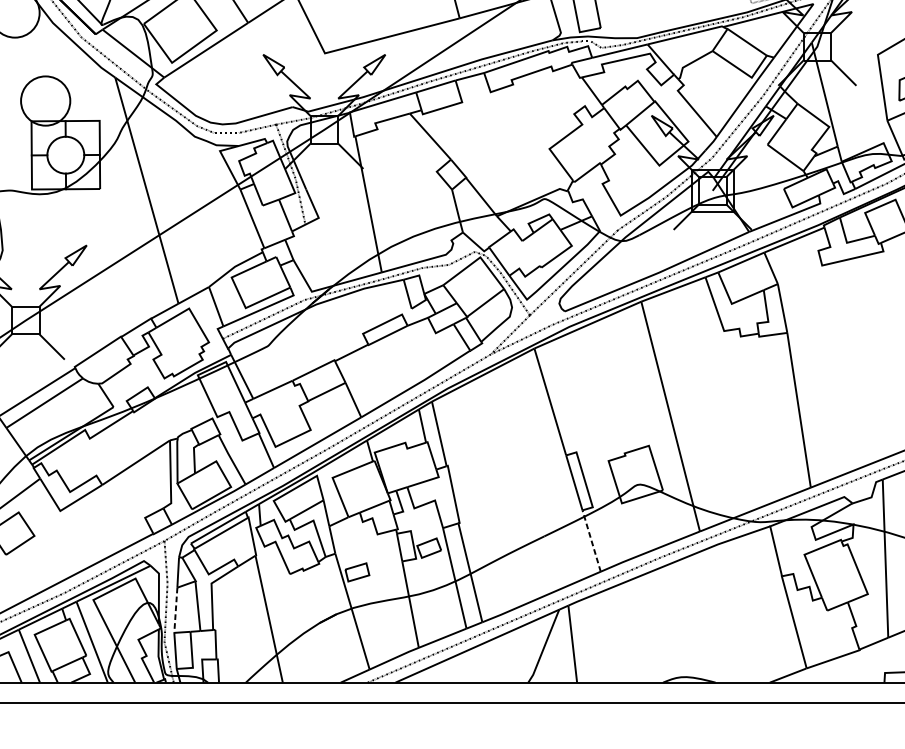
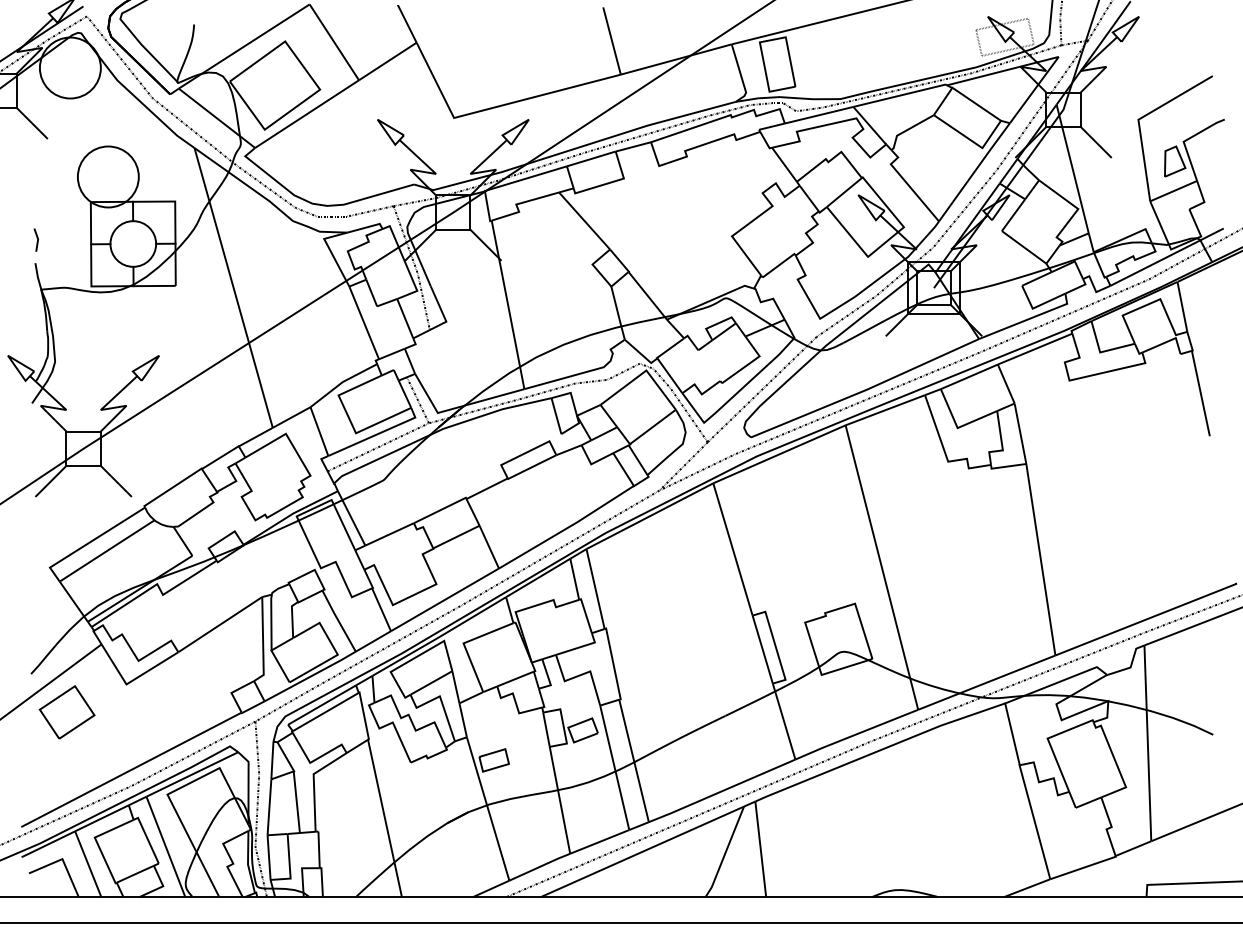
line: (295, 281) -> (417, 400), added
line: (591, 540) -> (783, 720), dashed -> solid
line: (175, 609) -> (269, 806), dashed -> solid

